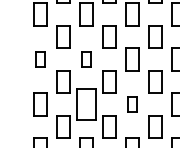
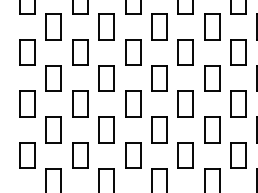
part: (40, 59) -> (27, 103), size x1.43
part: (86, 59) -> (80, 103), size x1.43
part: (86, 104) -> (80, 155), size x0.71
part: (133, 104) -> (133, 155), size x1.43

